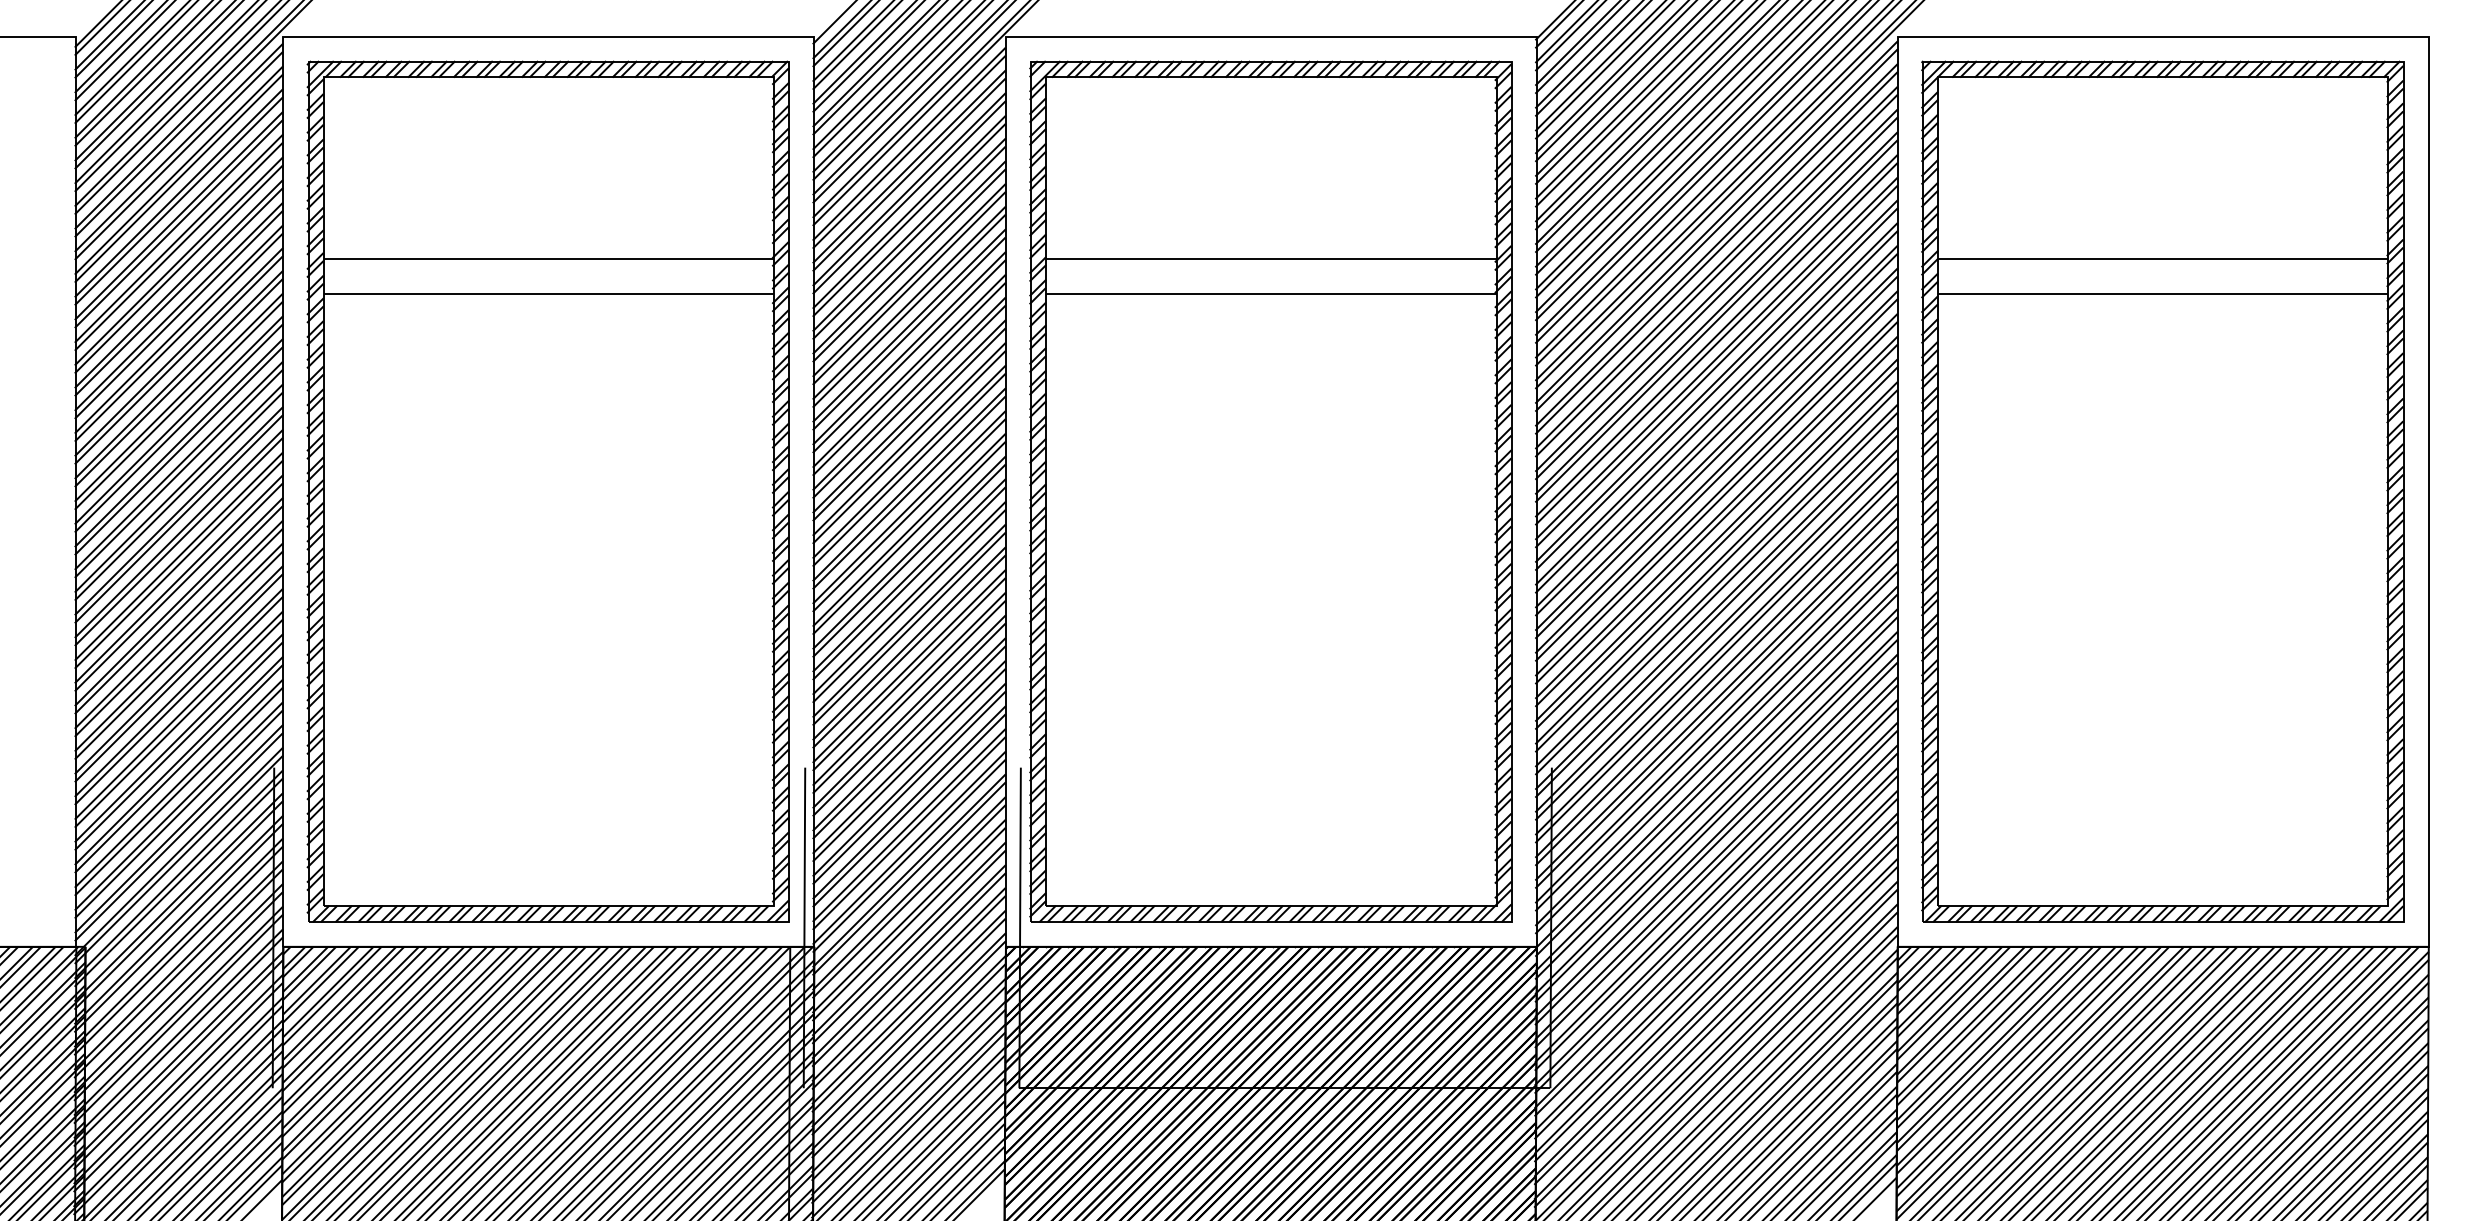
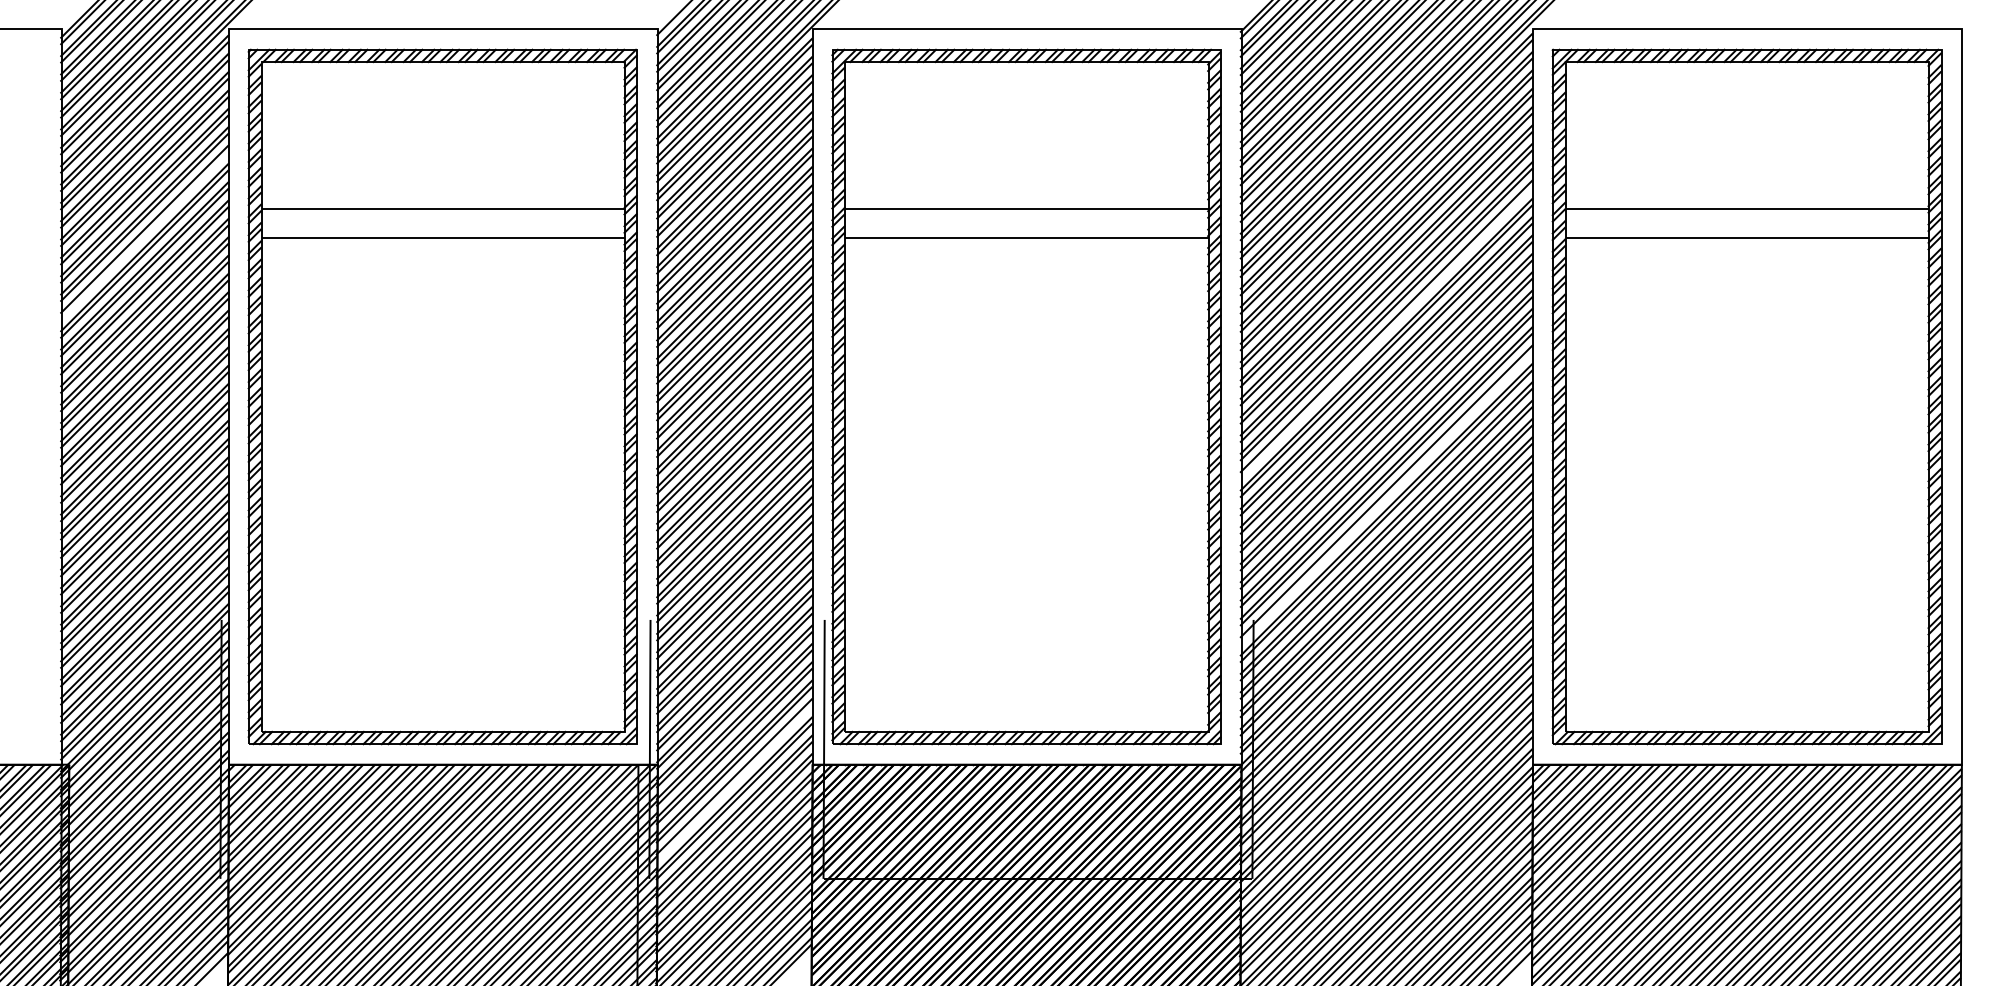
line: (178, 291) -> (144, 235), removed
line: (1716, 411) -> (1386, 332), removed
line: (1716, 616) -> (1386, 497), removed
line: (908, 969) -> (733, 782), removed

